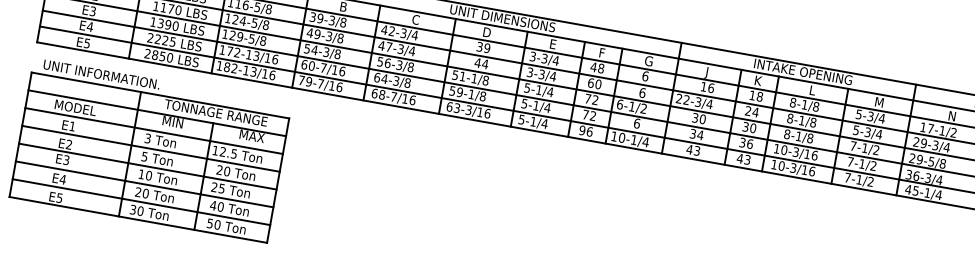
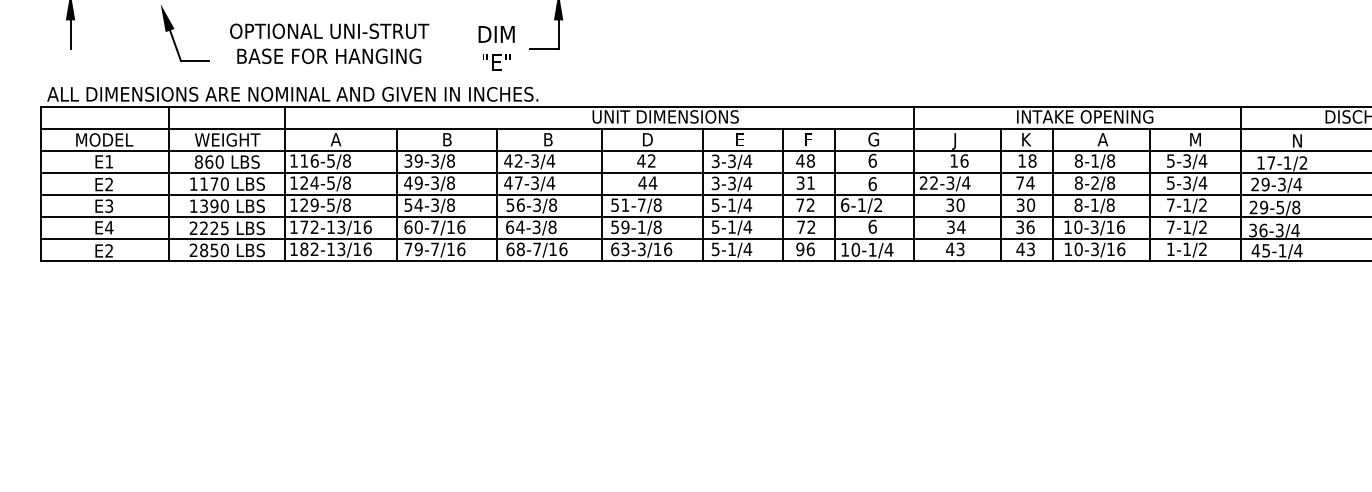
text: (416, 19) -> (548, 139), C -> B
text: (86, 43) -> (108, 250), E5 -> E2
text: (483, 47) -> (646, 160), 39 -> 42
text: (474, 78) -> (641, 204), 51-1/8 -> 51-7/8
text: (594, 83) -> (805, 182), 60 -> 31
text: (812, 90) -> (1102, 139), L -> A
text: (747, 110) -> (1019, 182), 24 -> 74
text: (801, 120) -> (1094, 182), 8-1/8 -> 8-2/8
part: (150, 149) -> (220, 379), removed
text: (847, 177) -> (1170, 248), 7-1/2 -> 1-1/2

